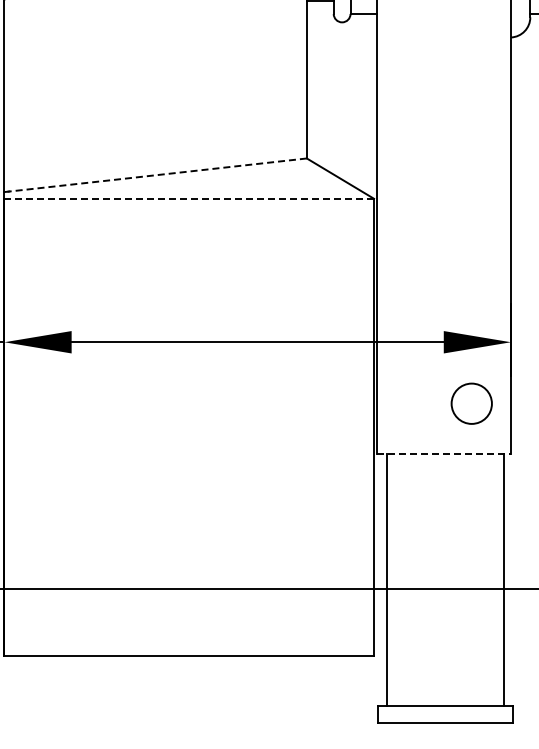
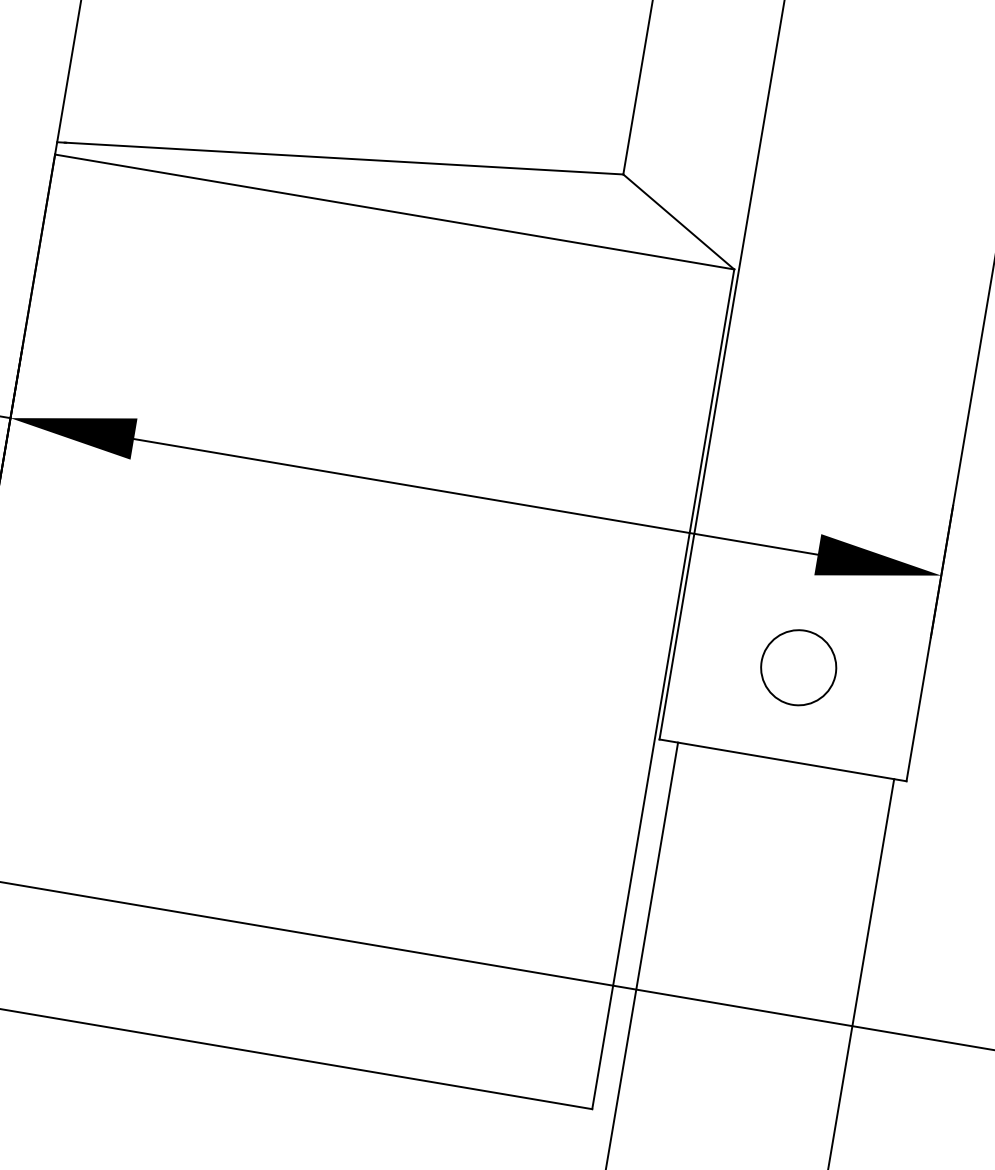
line: (158, 175) -> (345, 159), dashed -> solid
line: (189, 198) -> (395, 211), dashed -> solid
circle: (471, 403) -> (798, 667), moved
line: (444, 454) -> (784, 761), dashed -> solid

